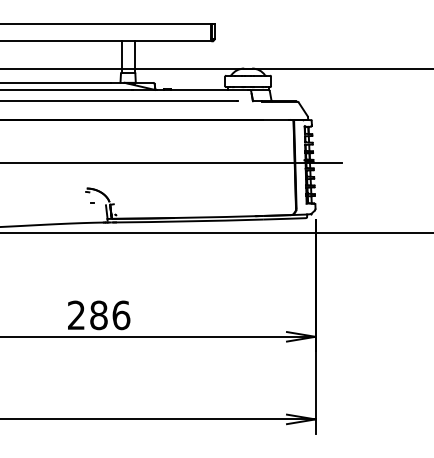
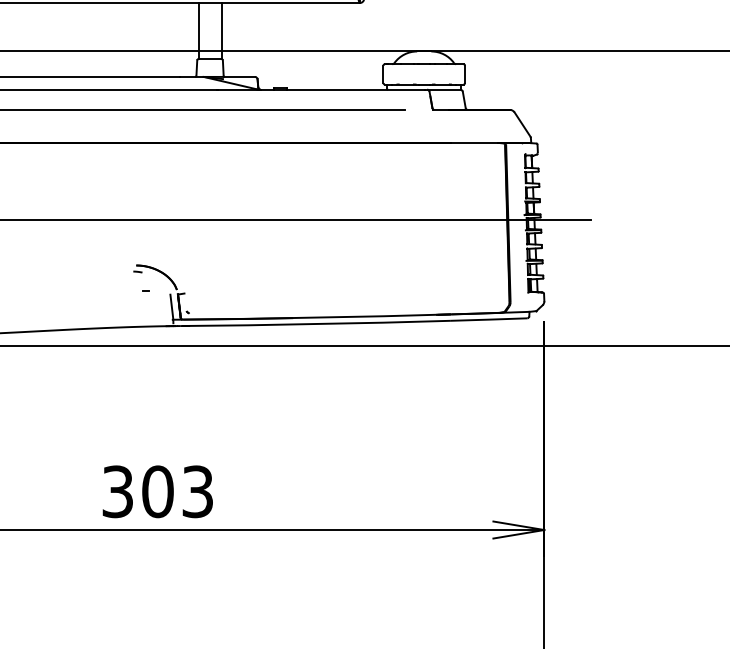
text: (99, 315) -> (158, 491), 286 -> 303

